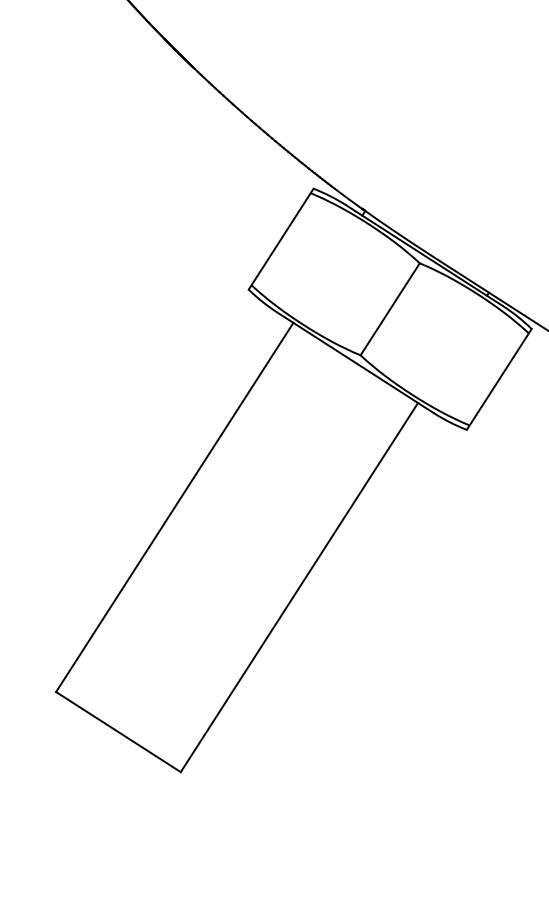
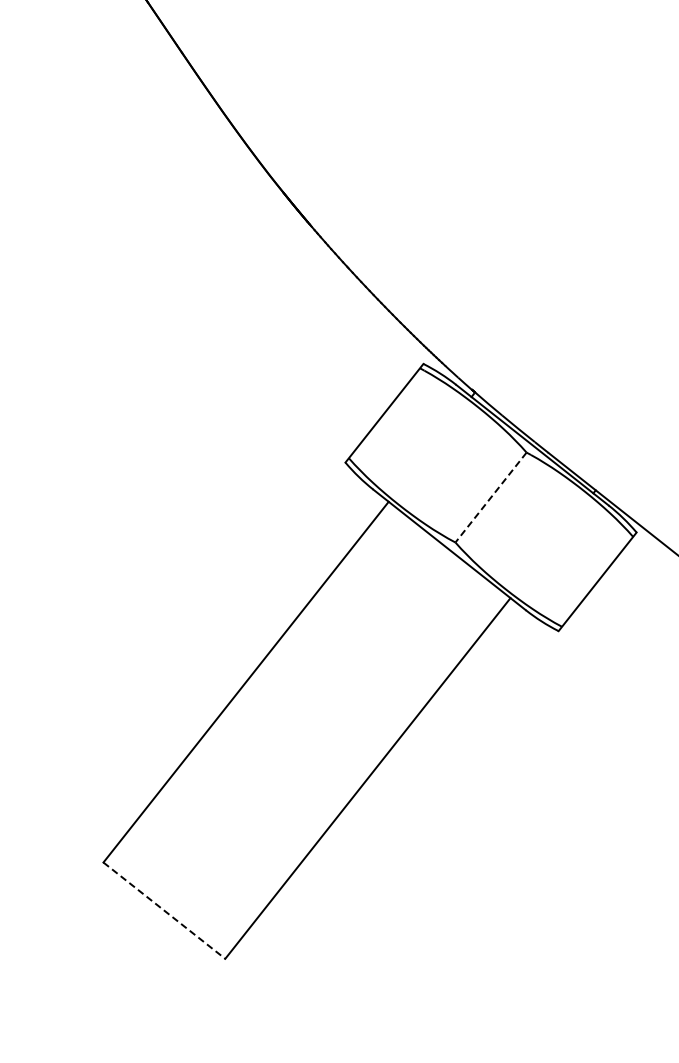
line: (389, 309) -> (490, 497), solid -> dashed
line: (118, 731) -> (164, 910), solid -> dashed

